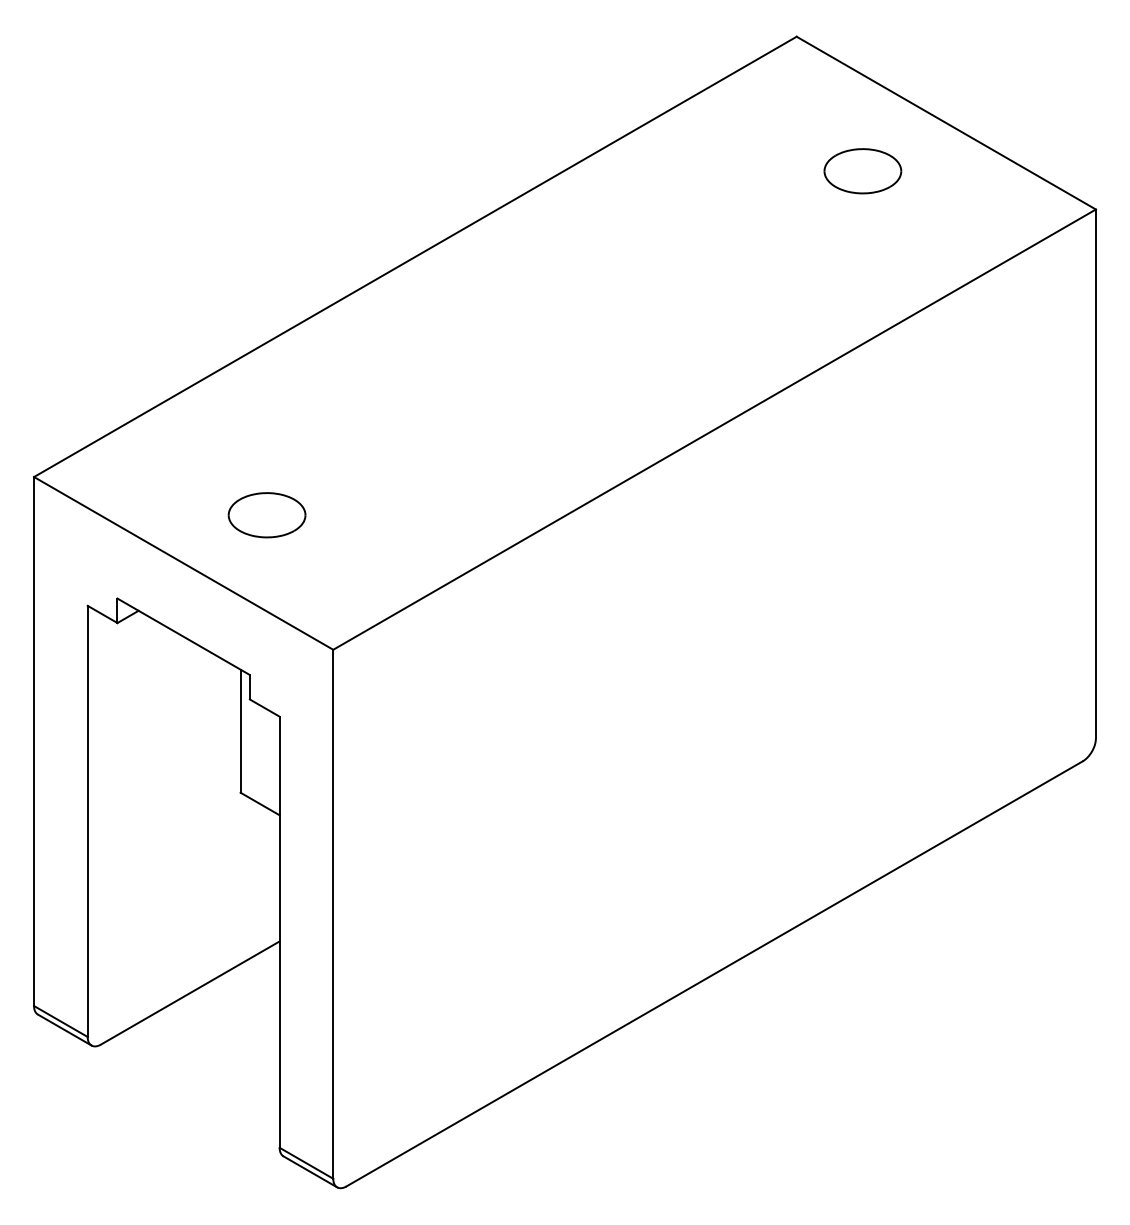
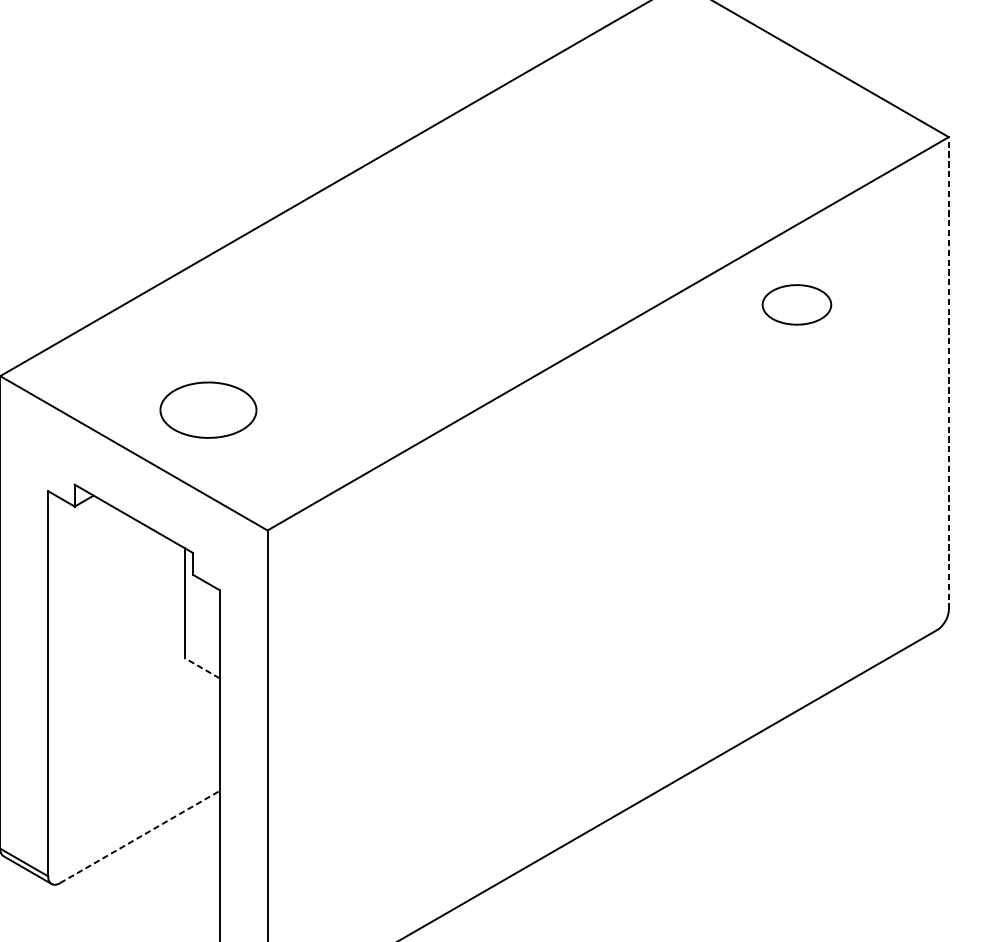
part: (862, 171) -> (796, 305), moved
line: (1095, 473) -> (948, 372), solid -> dashed
part: (266, 515) -> (207, 410), size x1.4
line: (260, 804) -> (202, 668), solid -> dashed
line: (190, 992) -> (140, 836), solid -> dashed

